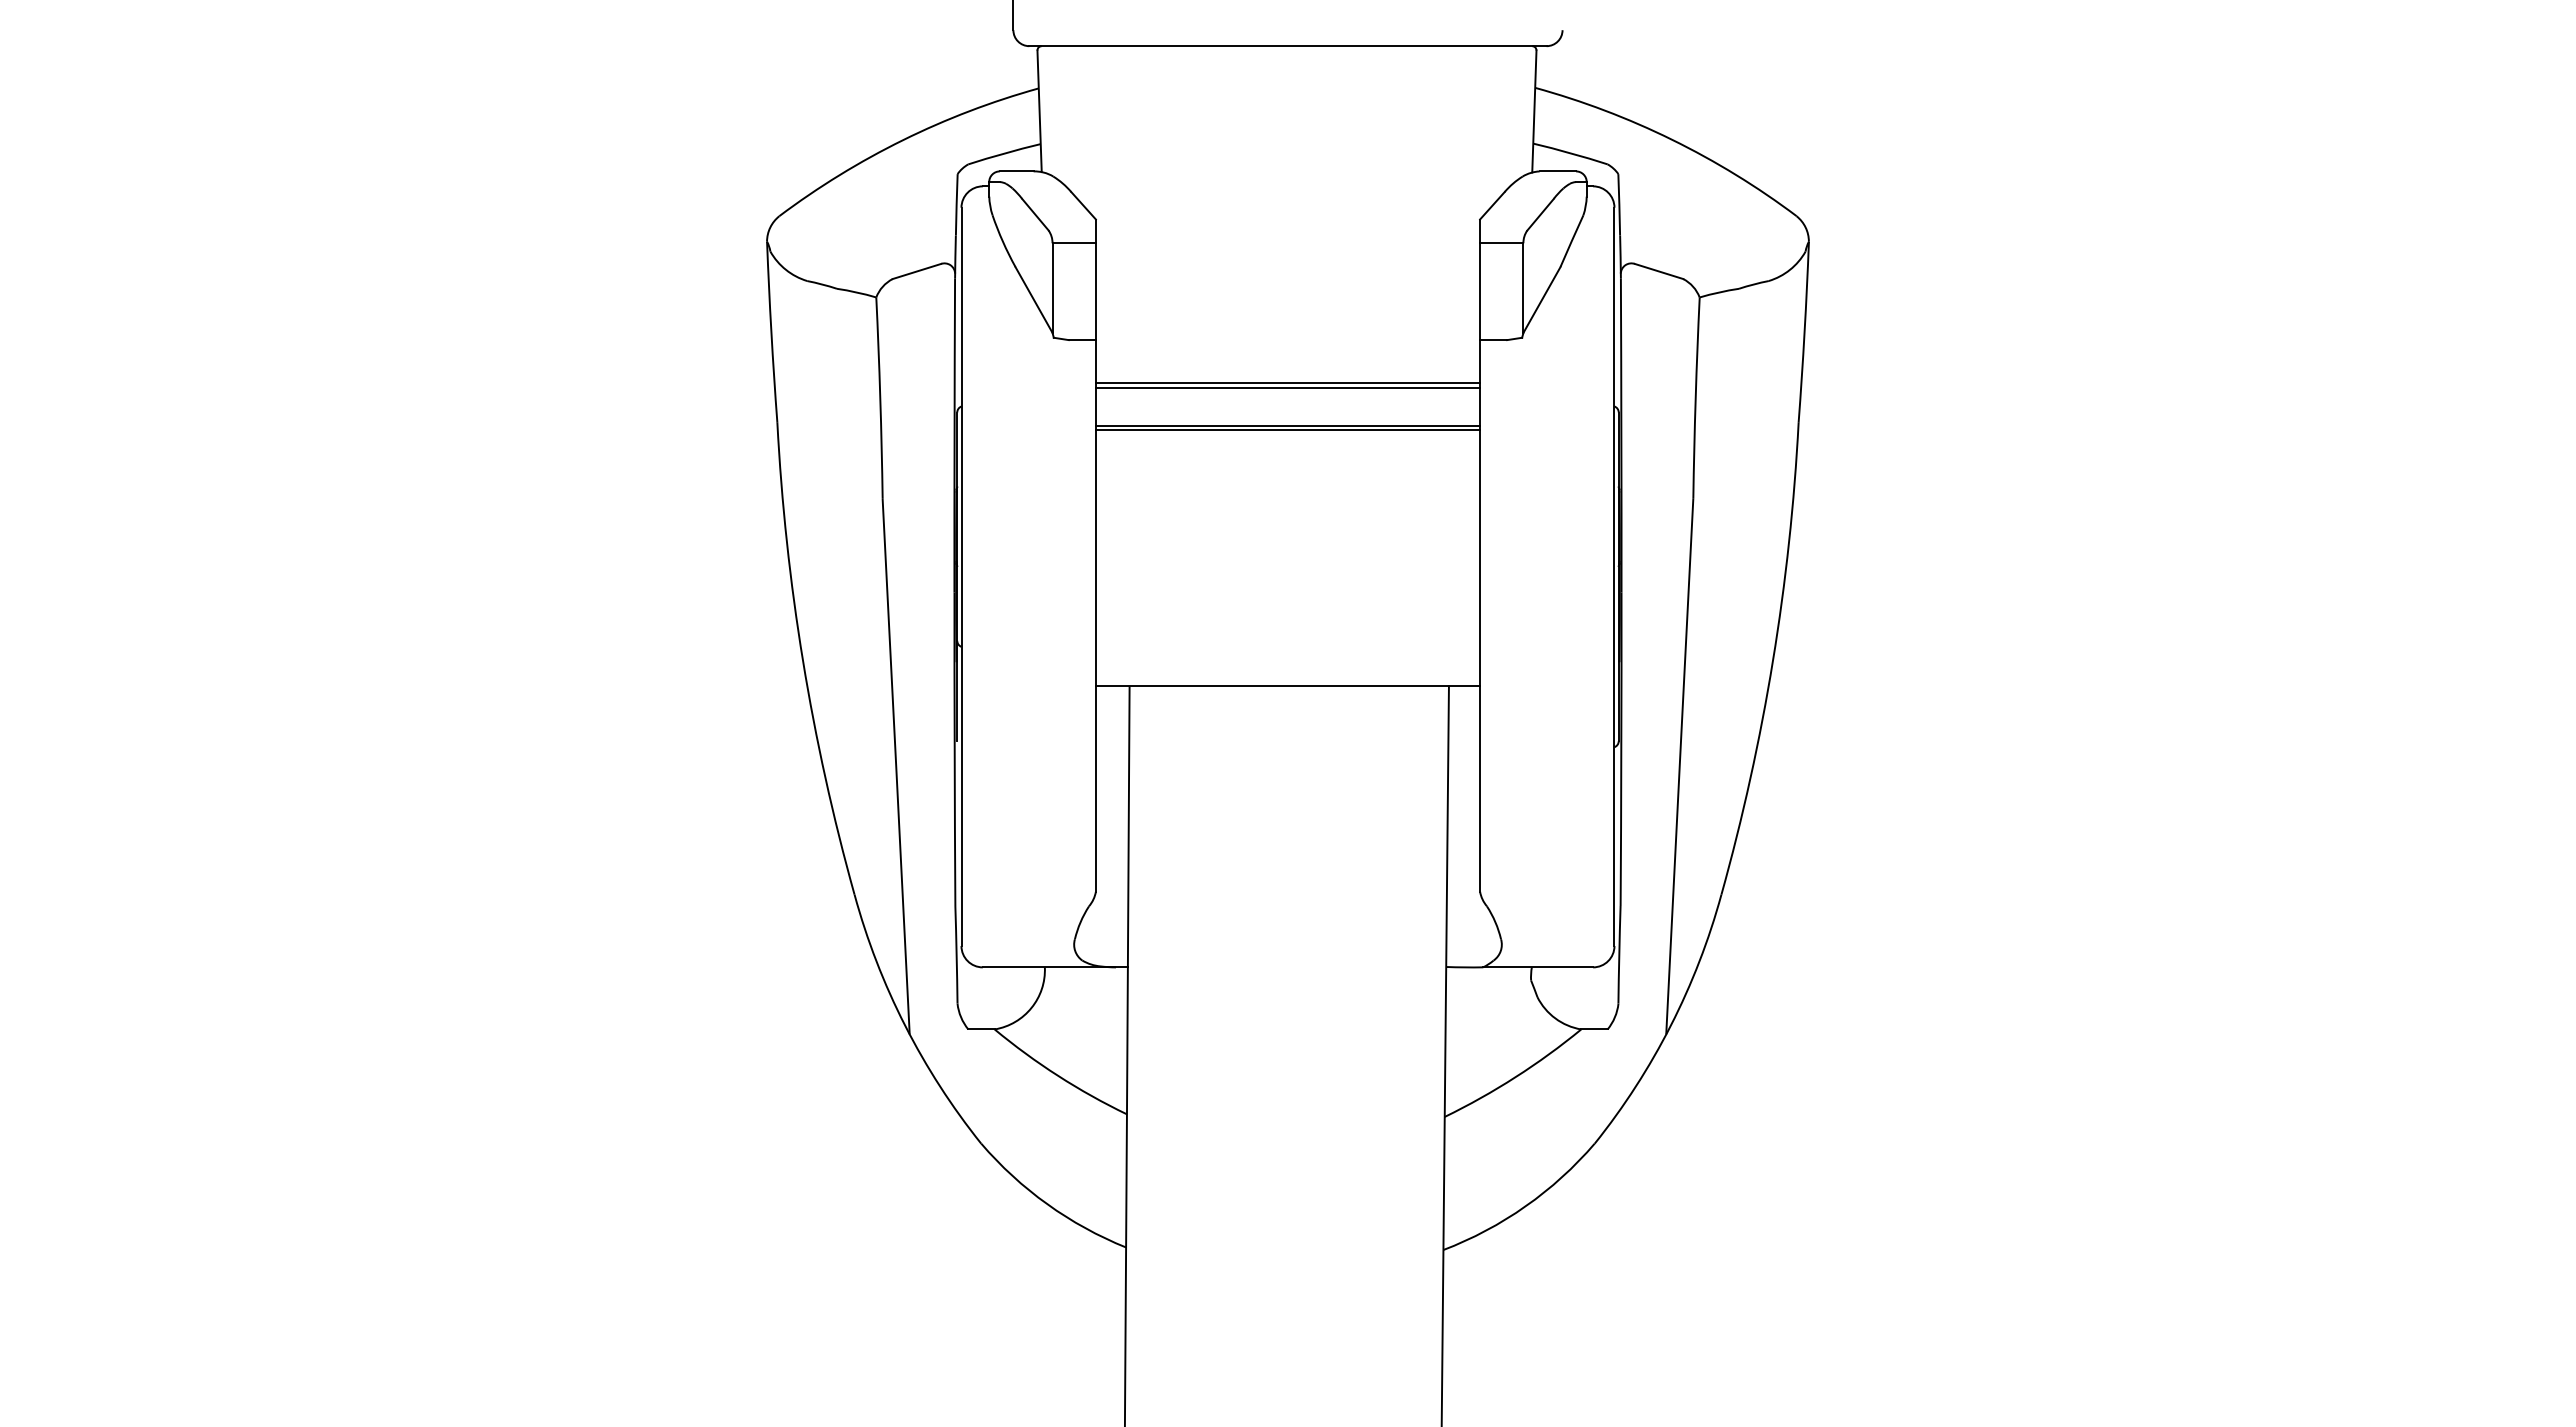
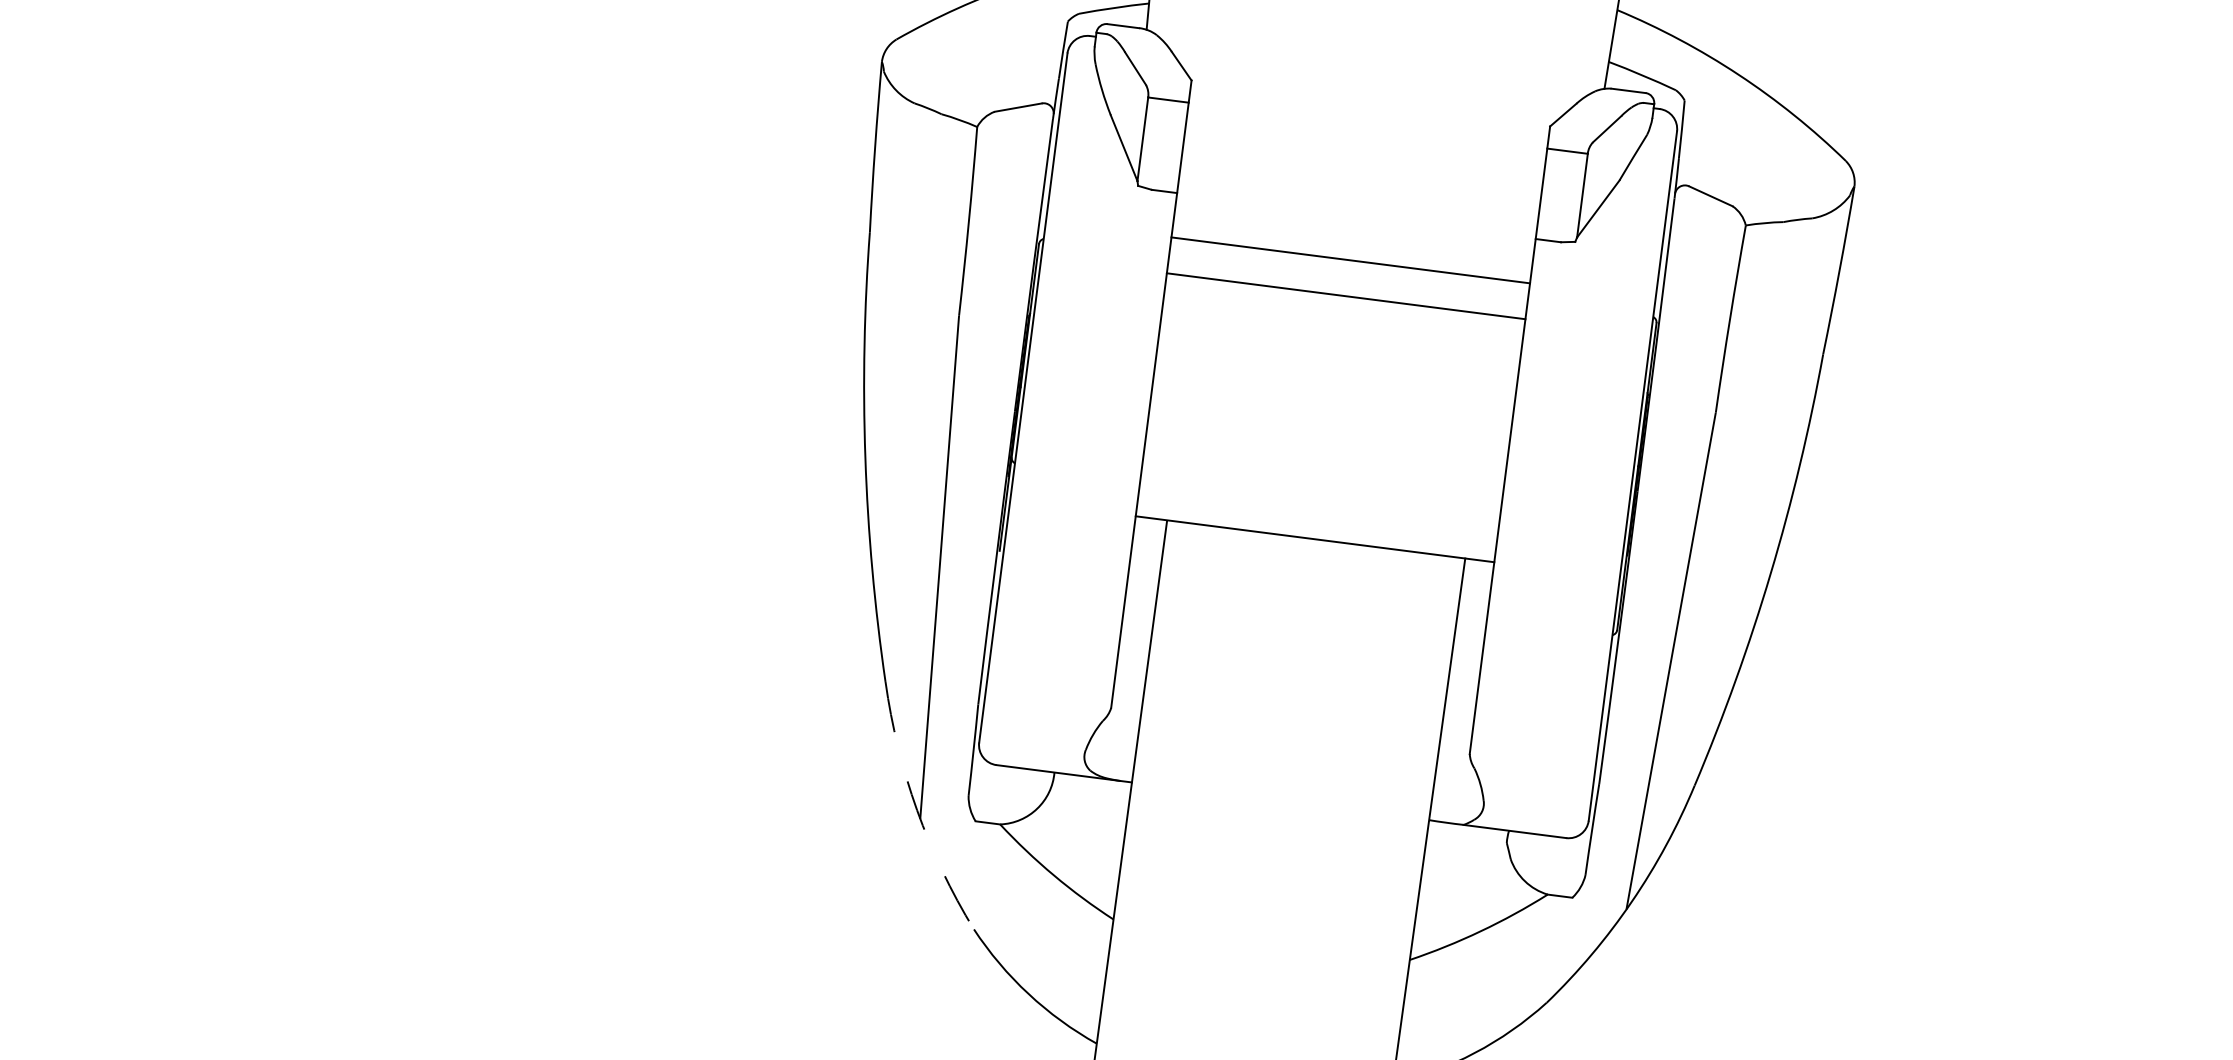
line: (1287, 383) -> (1350, 256), removed
line: (1287, 430) -> (1345, 300), removed
arc: (905, 1025) -> (917, 810), solid -> dashed

